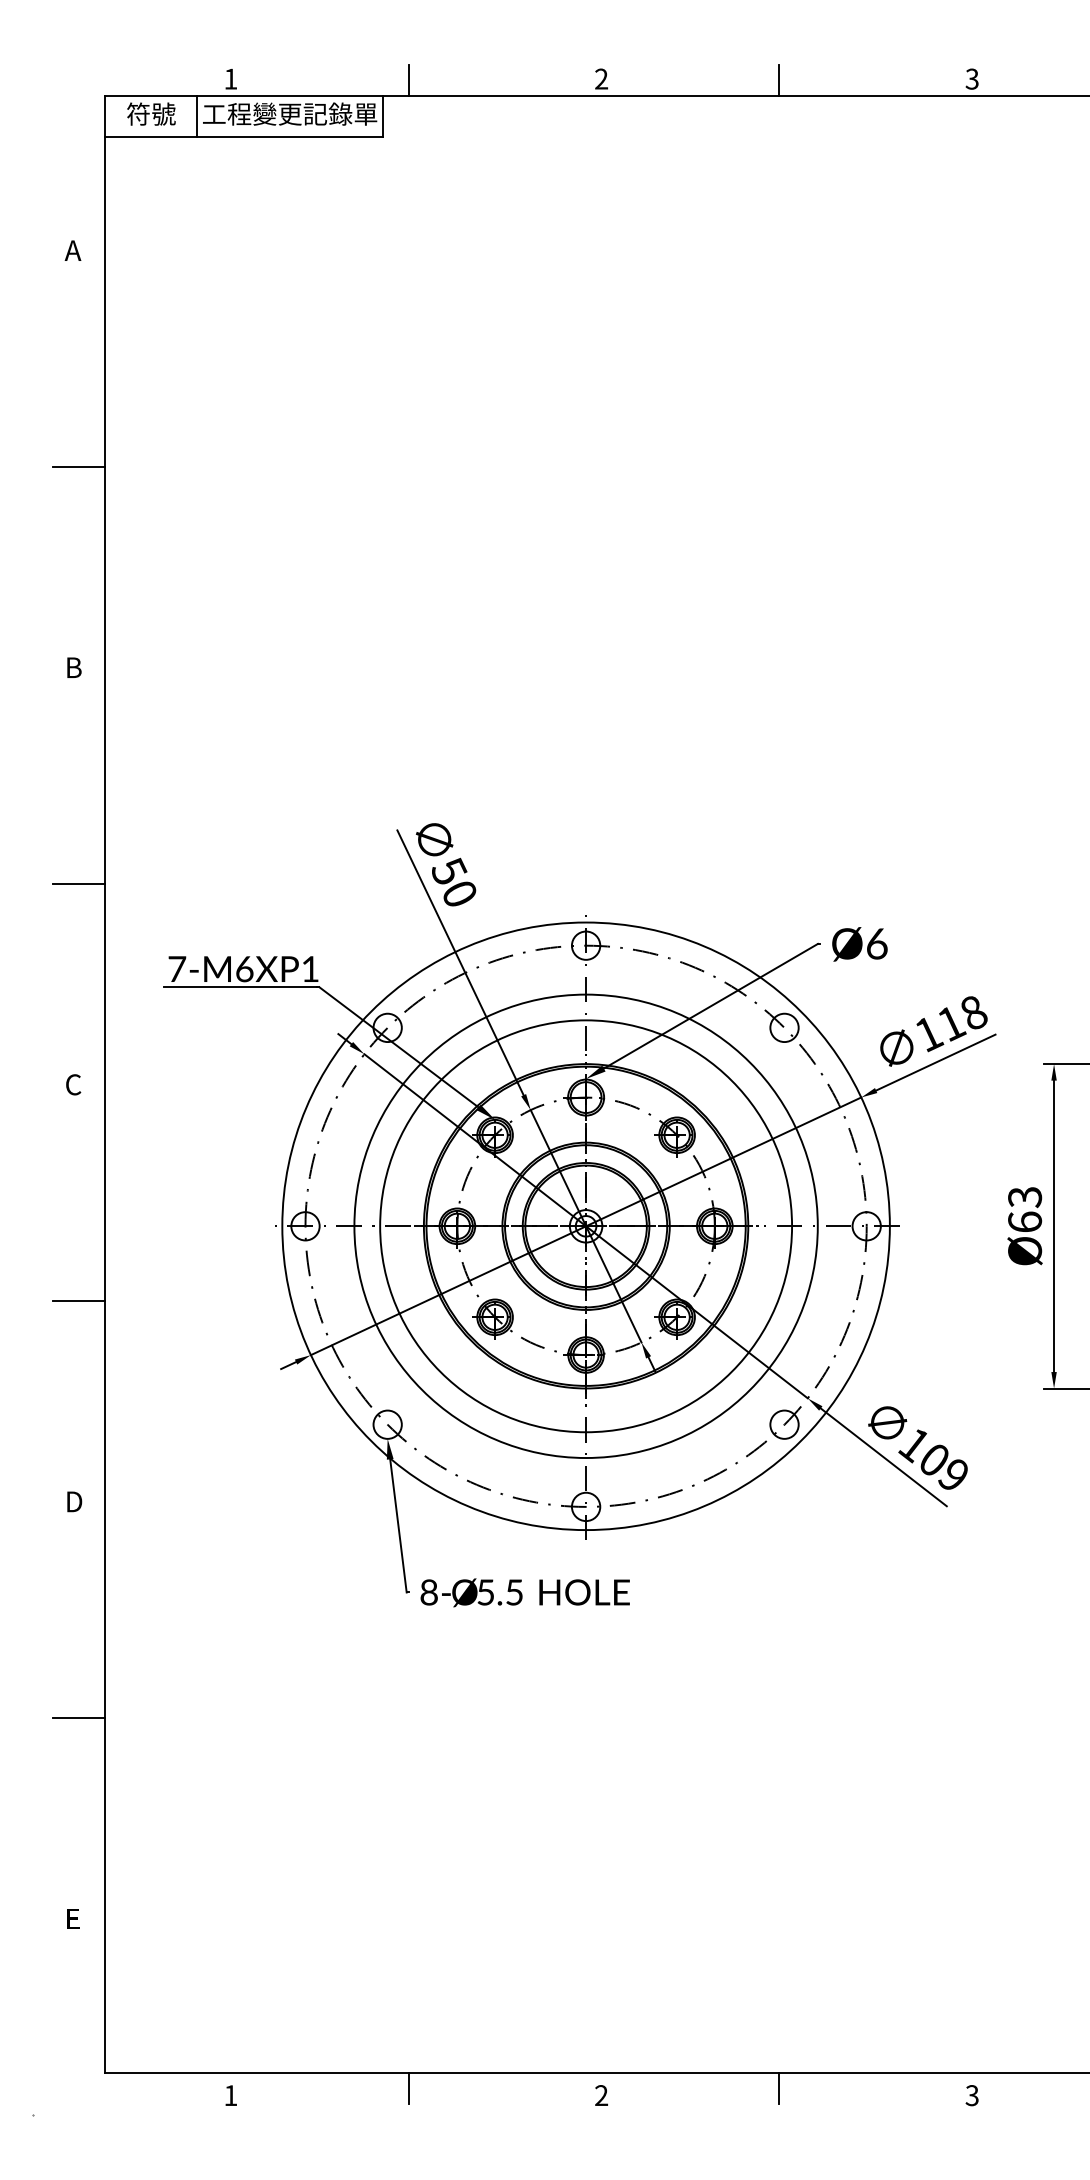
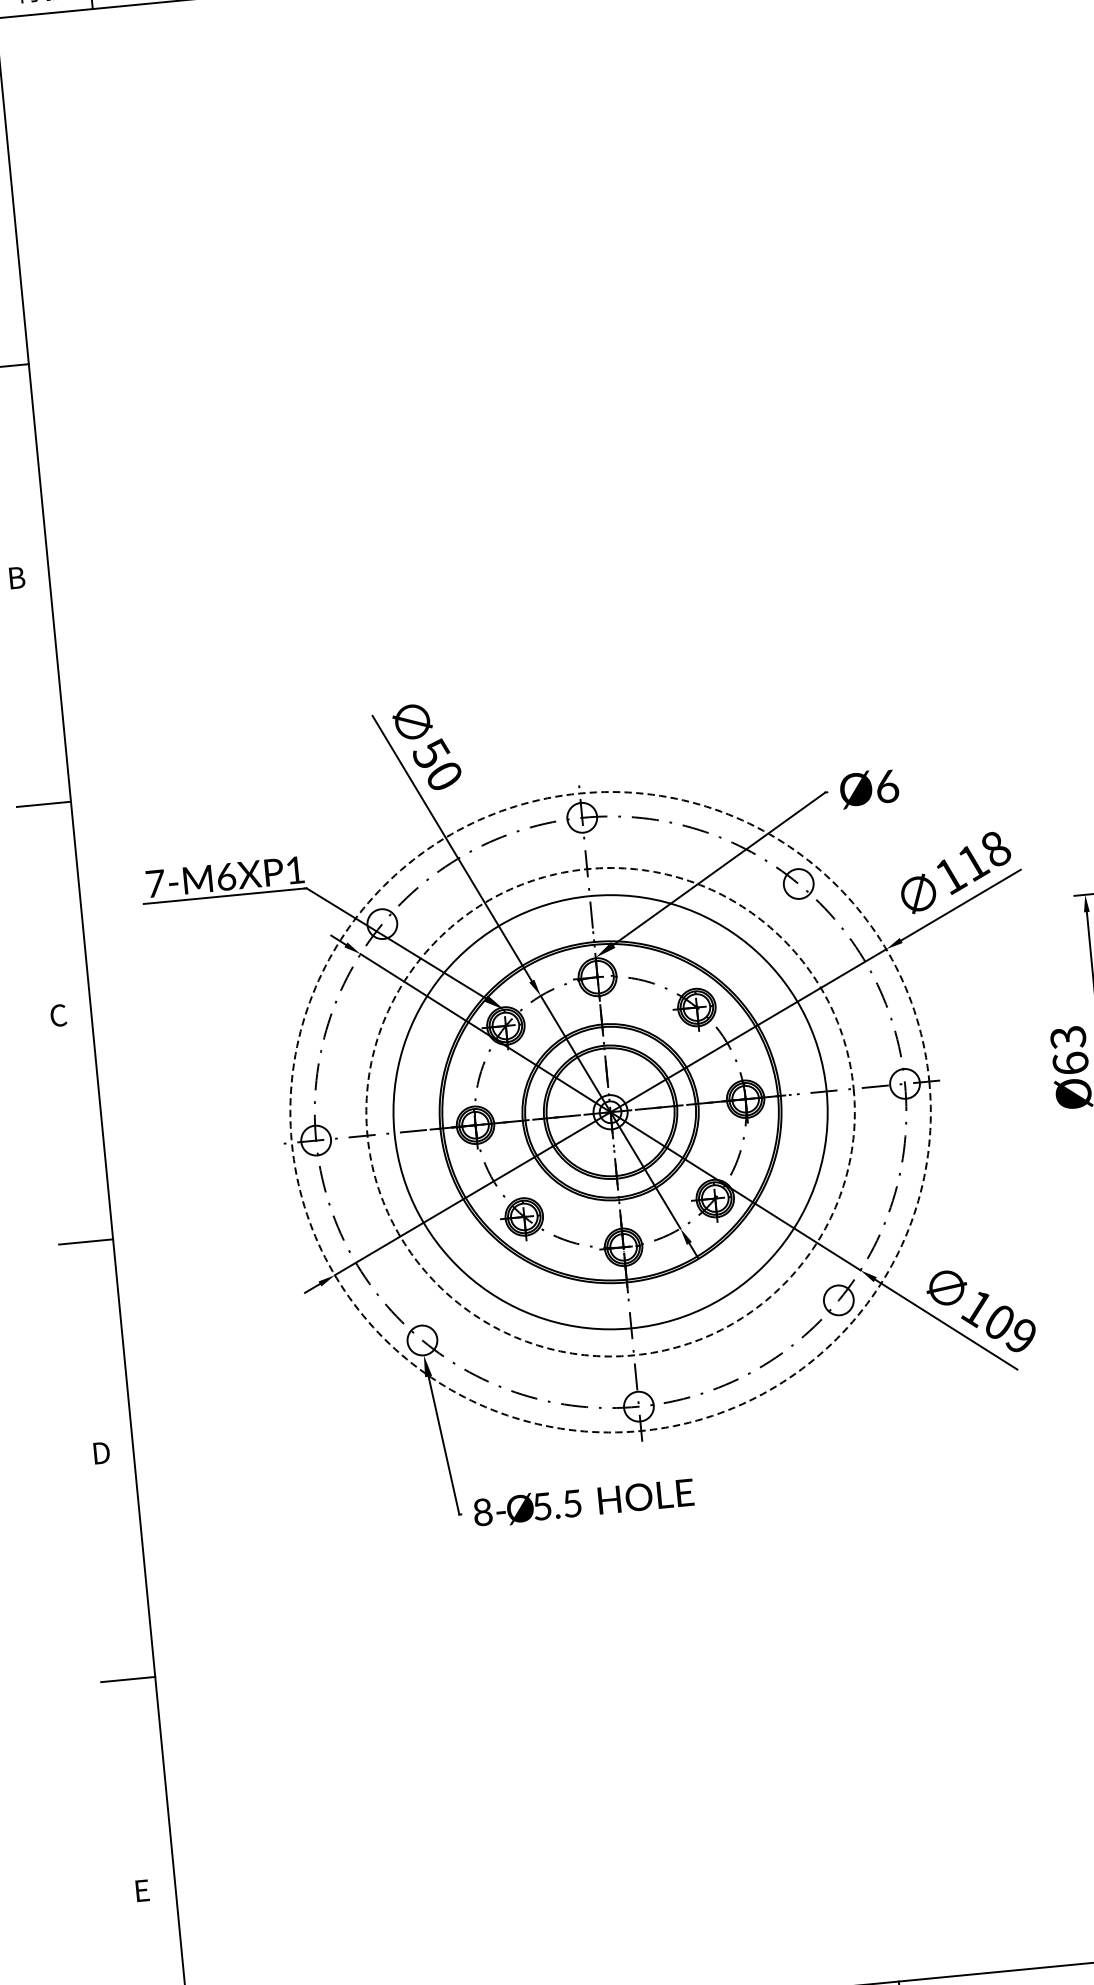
circle: (585, 1226) -> (609, 1112), solid -> dashed
circle: (585, 1226) -> (609, 1112), solid -> dashed

